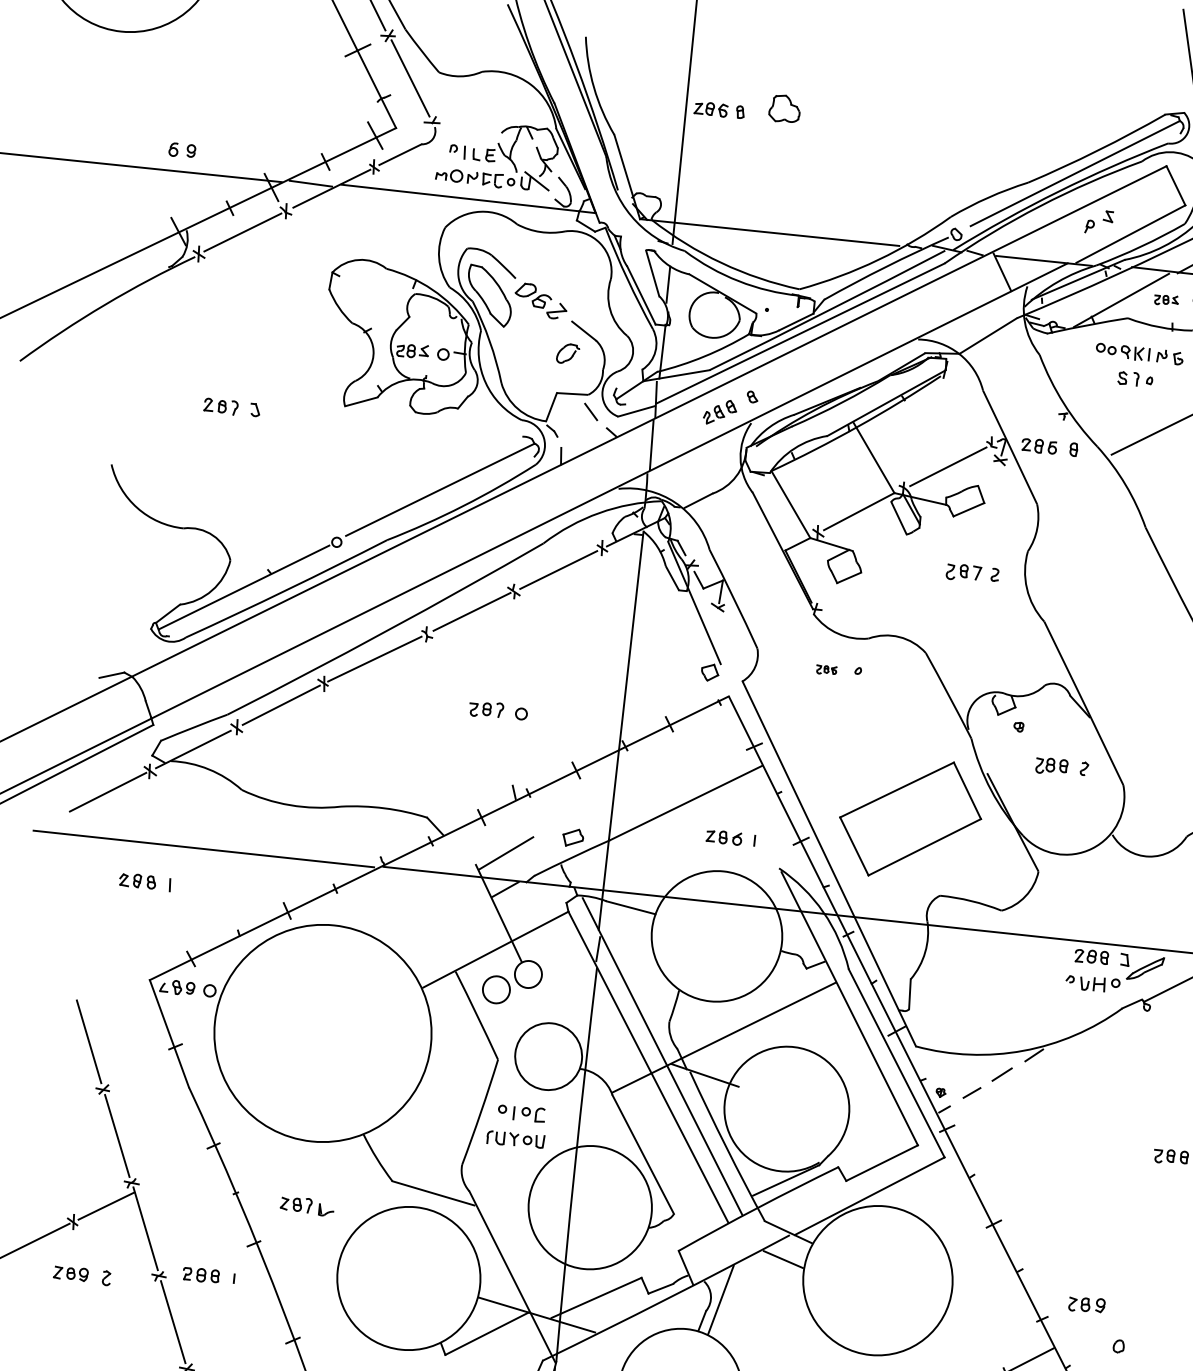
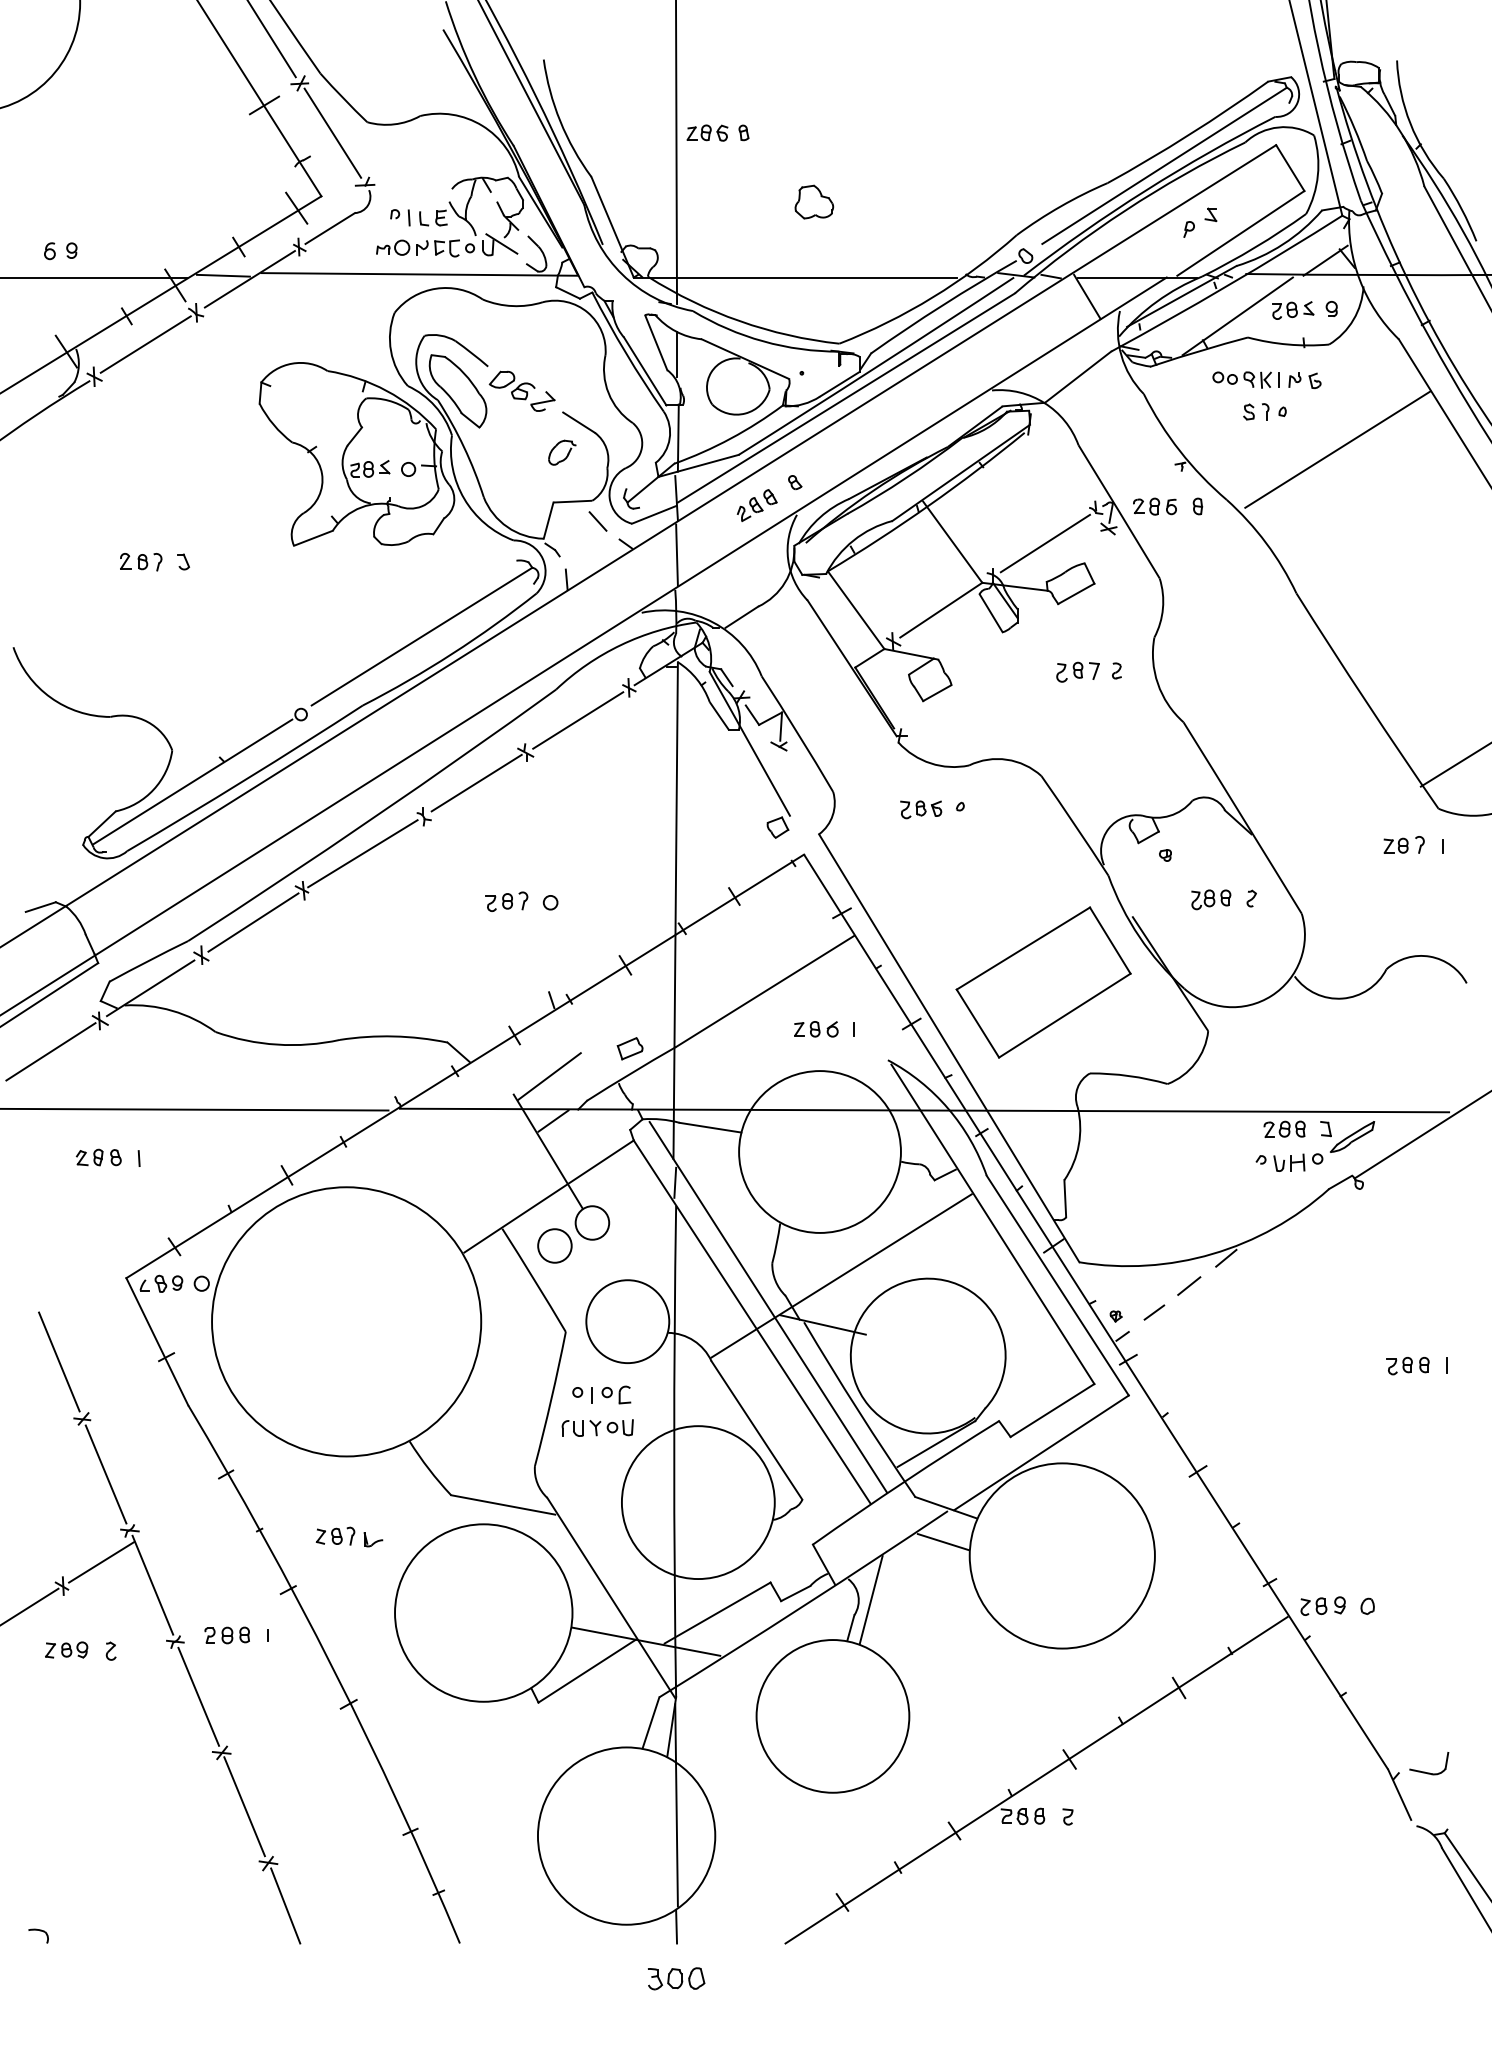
part: (785, 108) -> (814, 201), moved
part: (1166, 300) -> (1293, 310), size x1.43
part: (826, 669) -> (921, 809), size x1.67
part: (1086, 1304) -> (1322, 1605), moved

